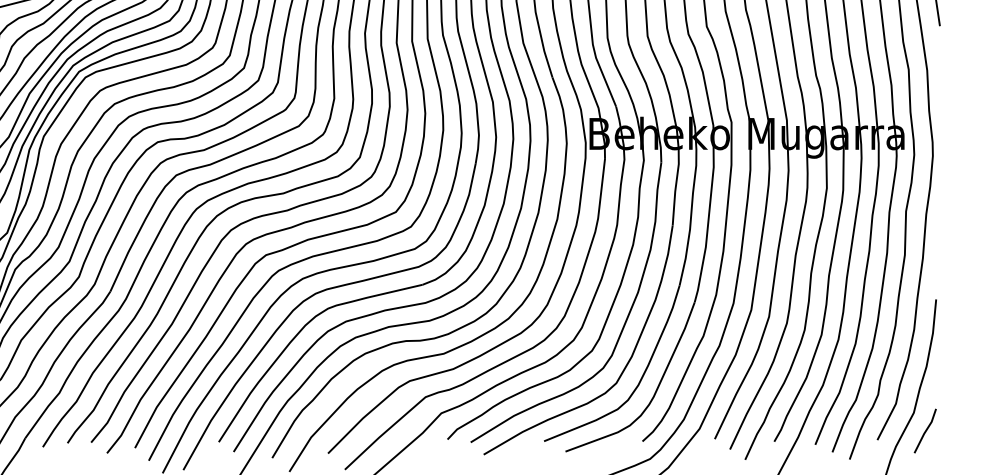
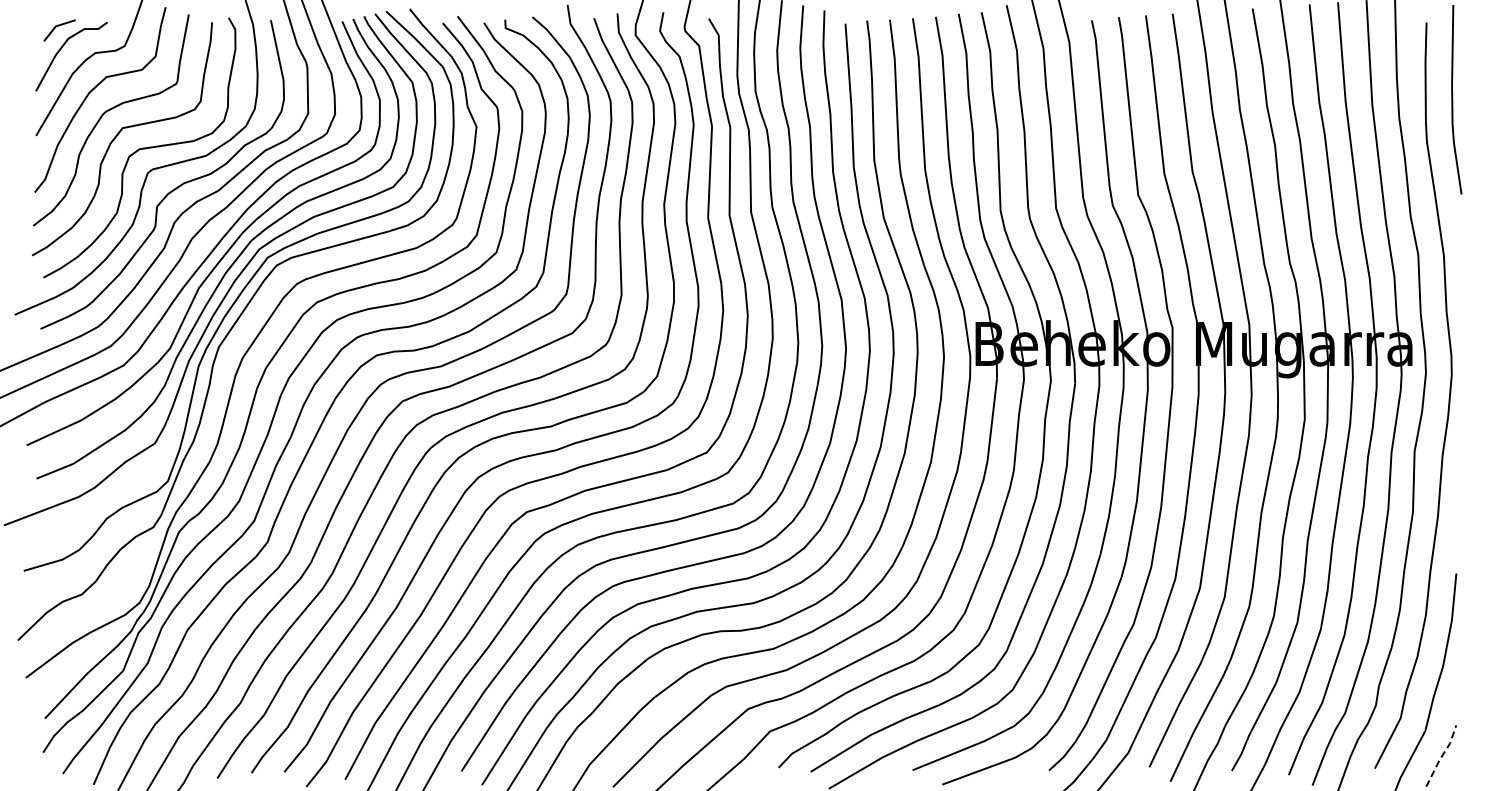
line: (926, 430) -> (1442, 755), solid -> dashed

